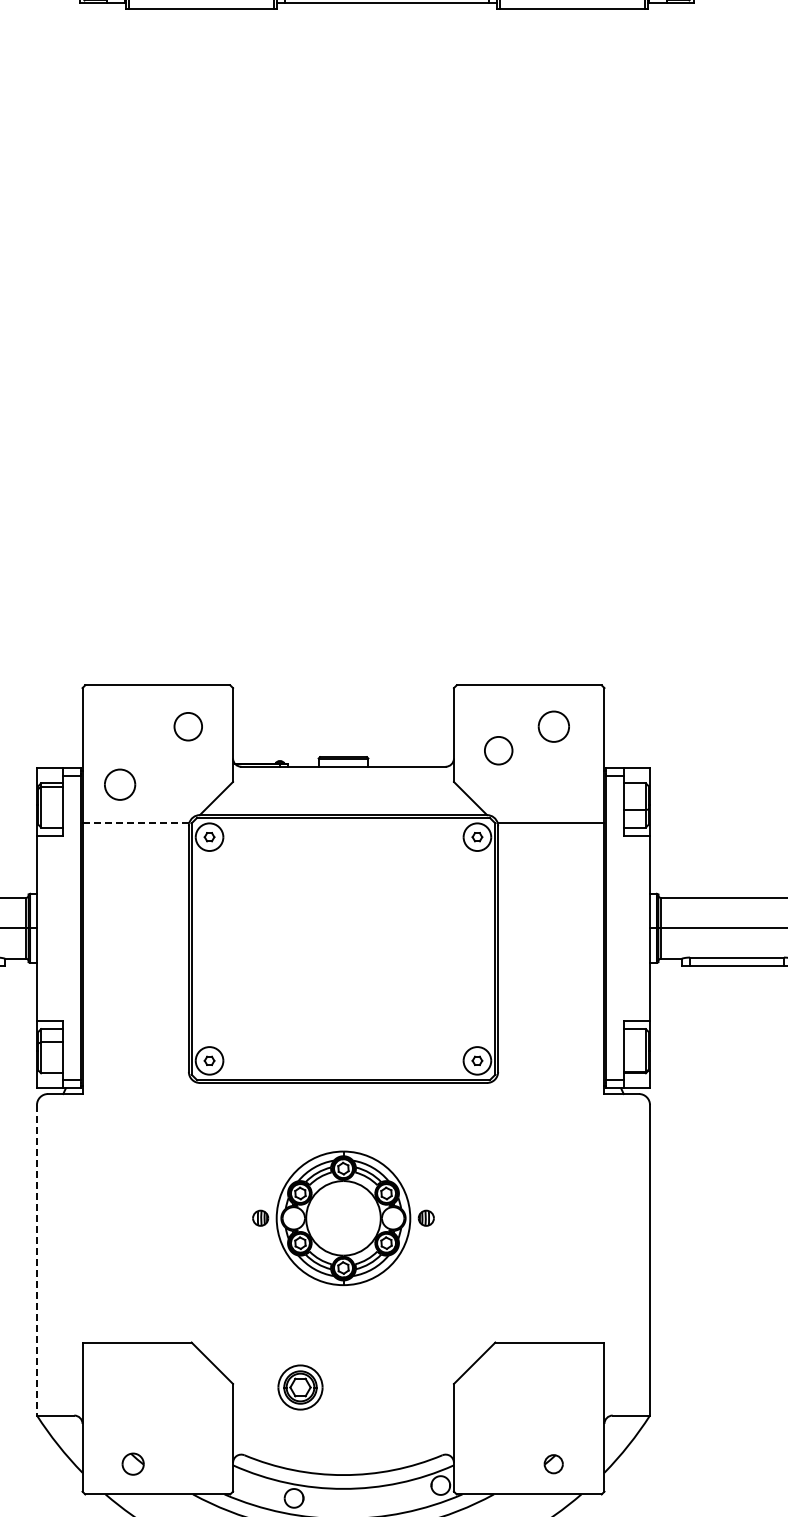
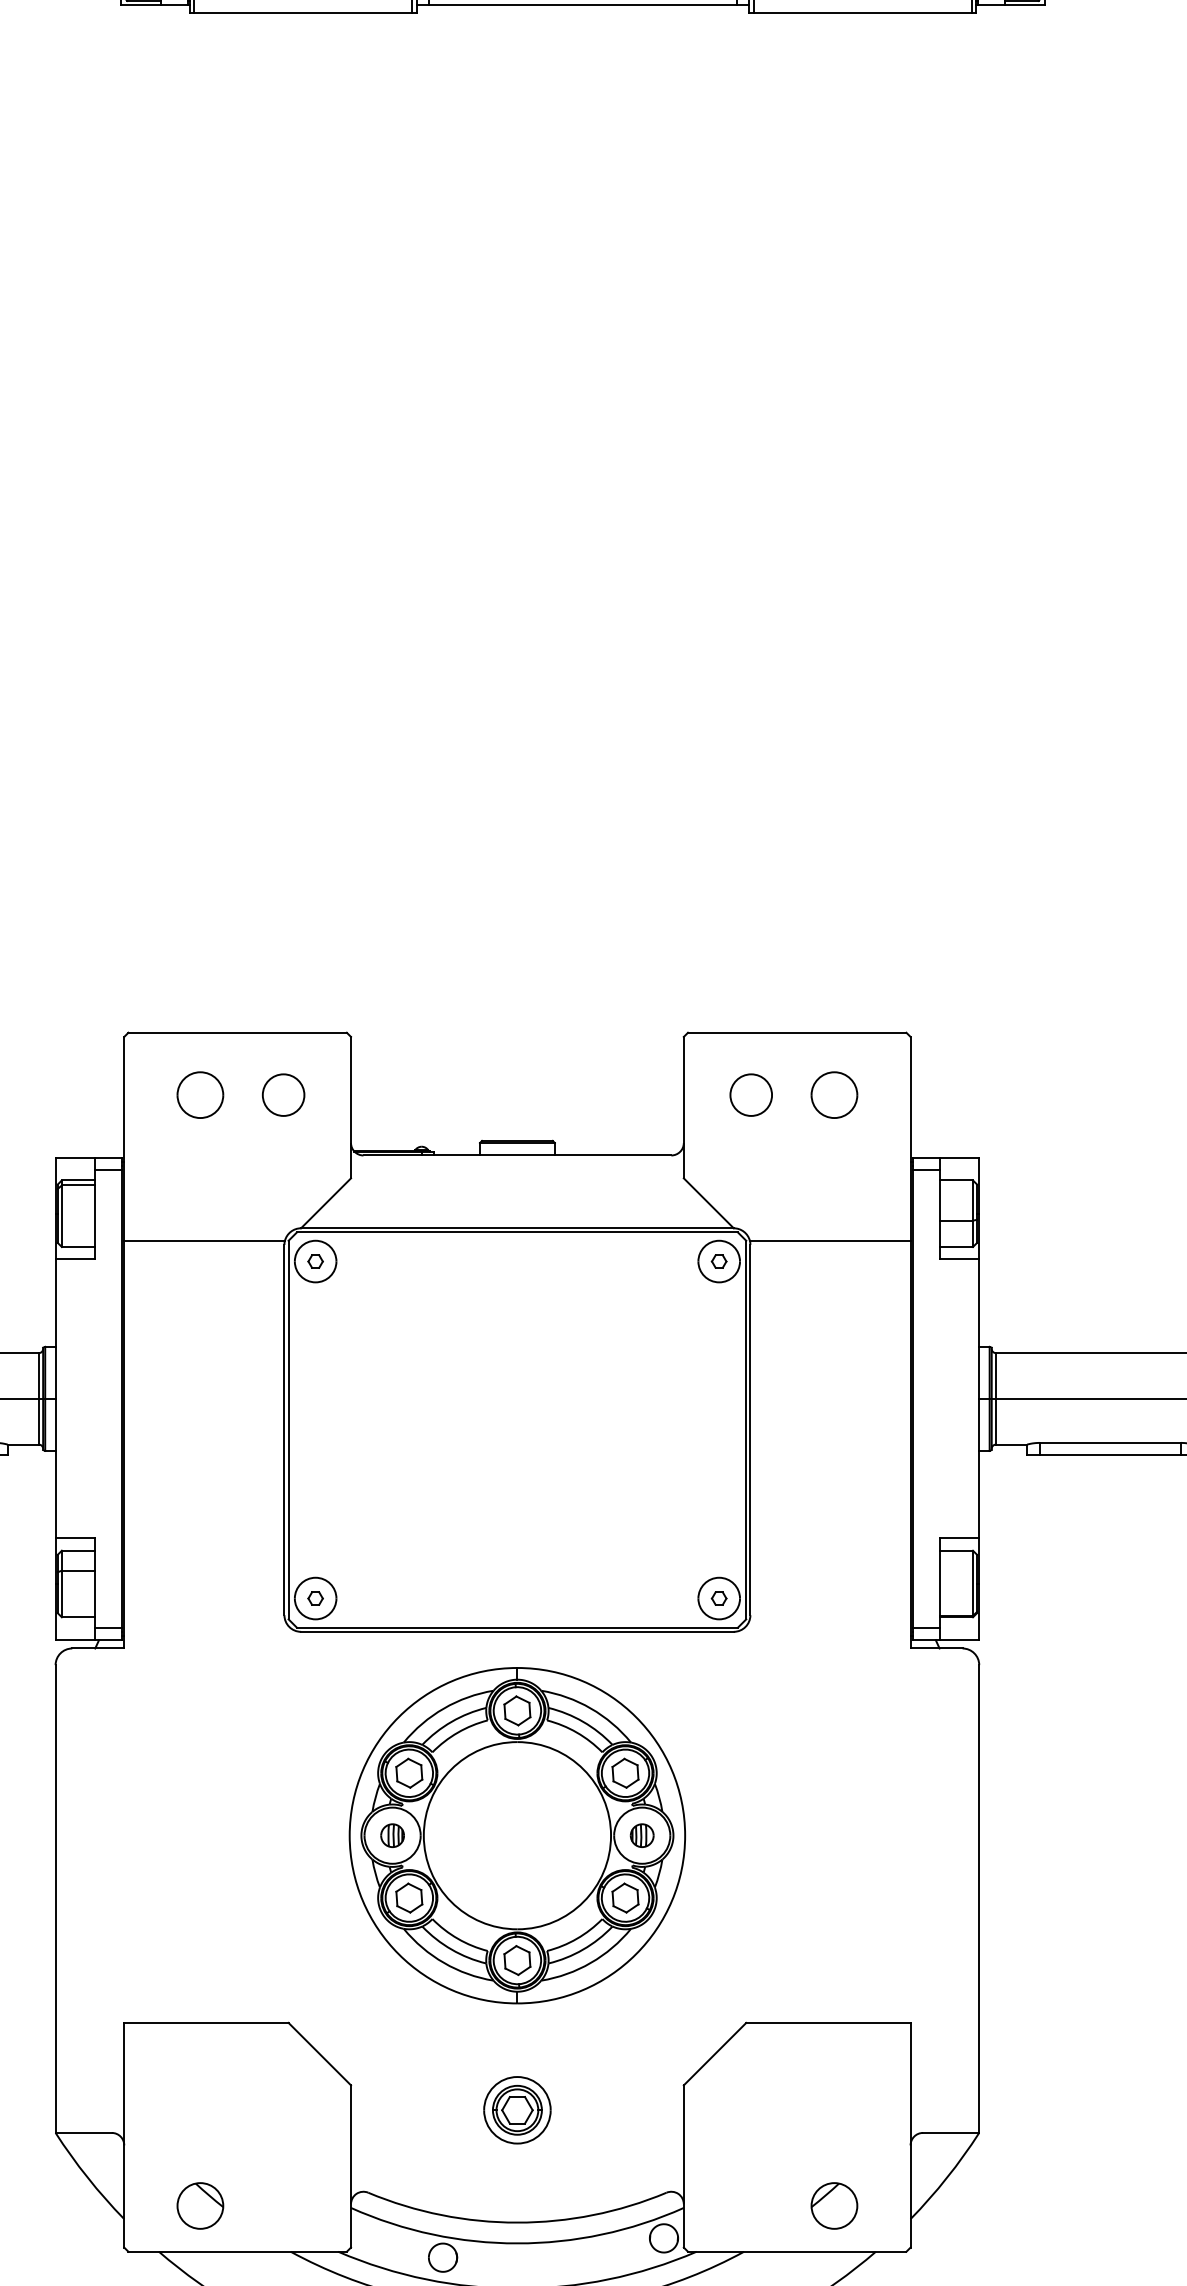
circle: (498, 750) -> (750, 1094), moved
part: (120, 784) -> (201, 1094), moved
line: (136, 823) -> (205, 1240), dashed -> solid
part: (343, 1218) -> (517, 1836), size x1.67
line: (36, 1260) -> (54, 1899), dashed -> solid
part: (300, 1387) -> (517, 2110), moved
part: (133, 1464) -> (201, 2206), size x1.43
part: (553, 1464) -> (833, 2206), size x1.67

